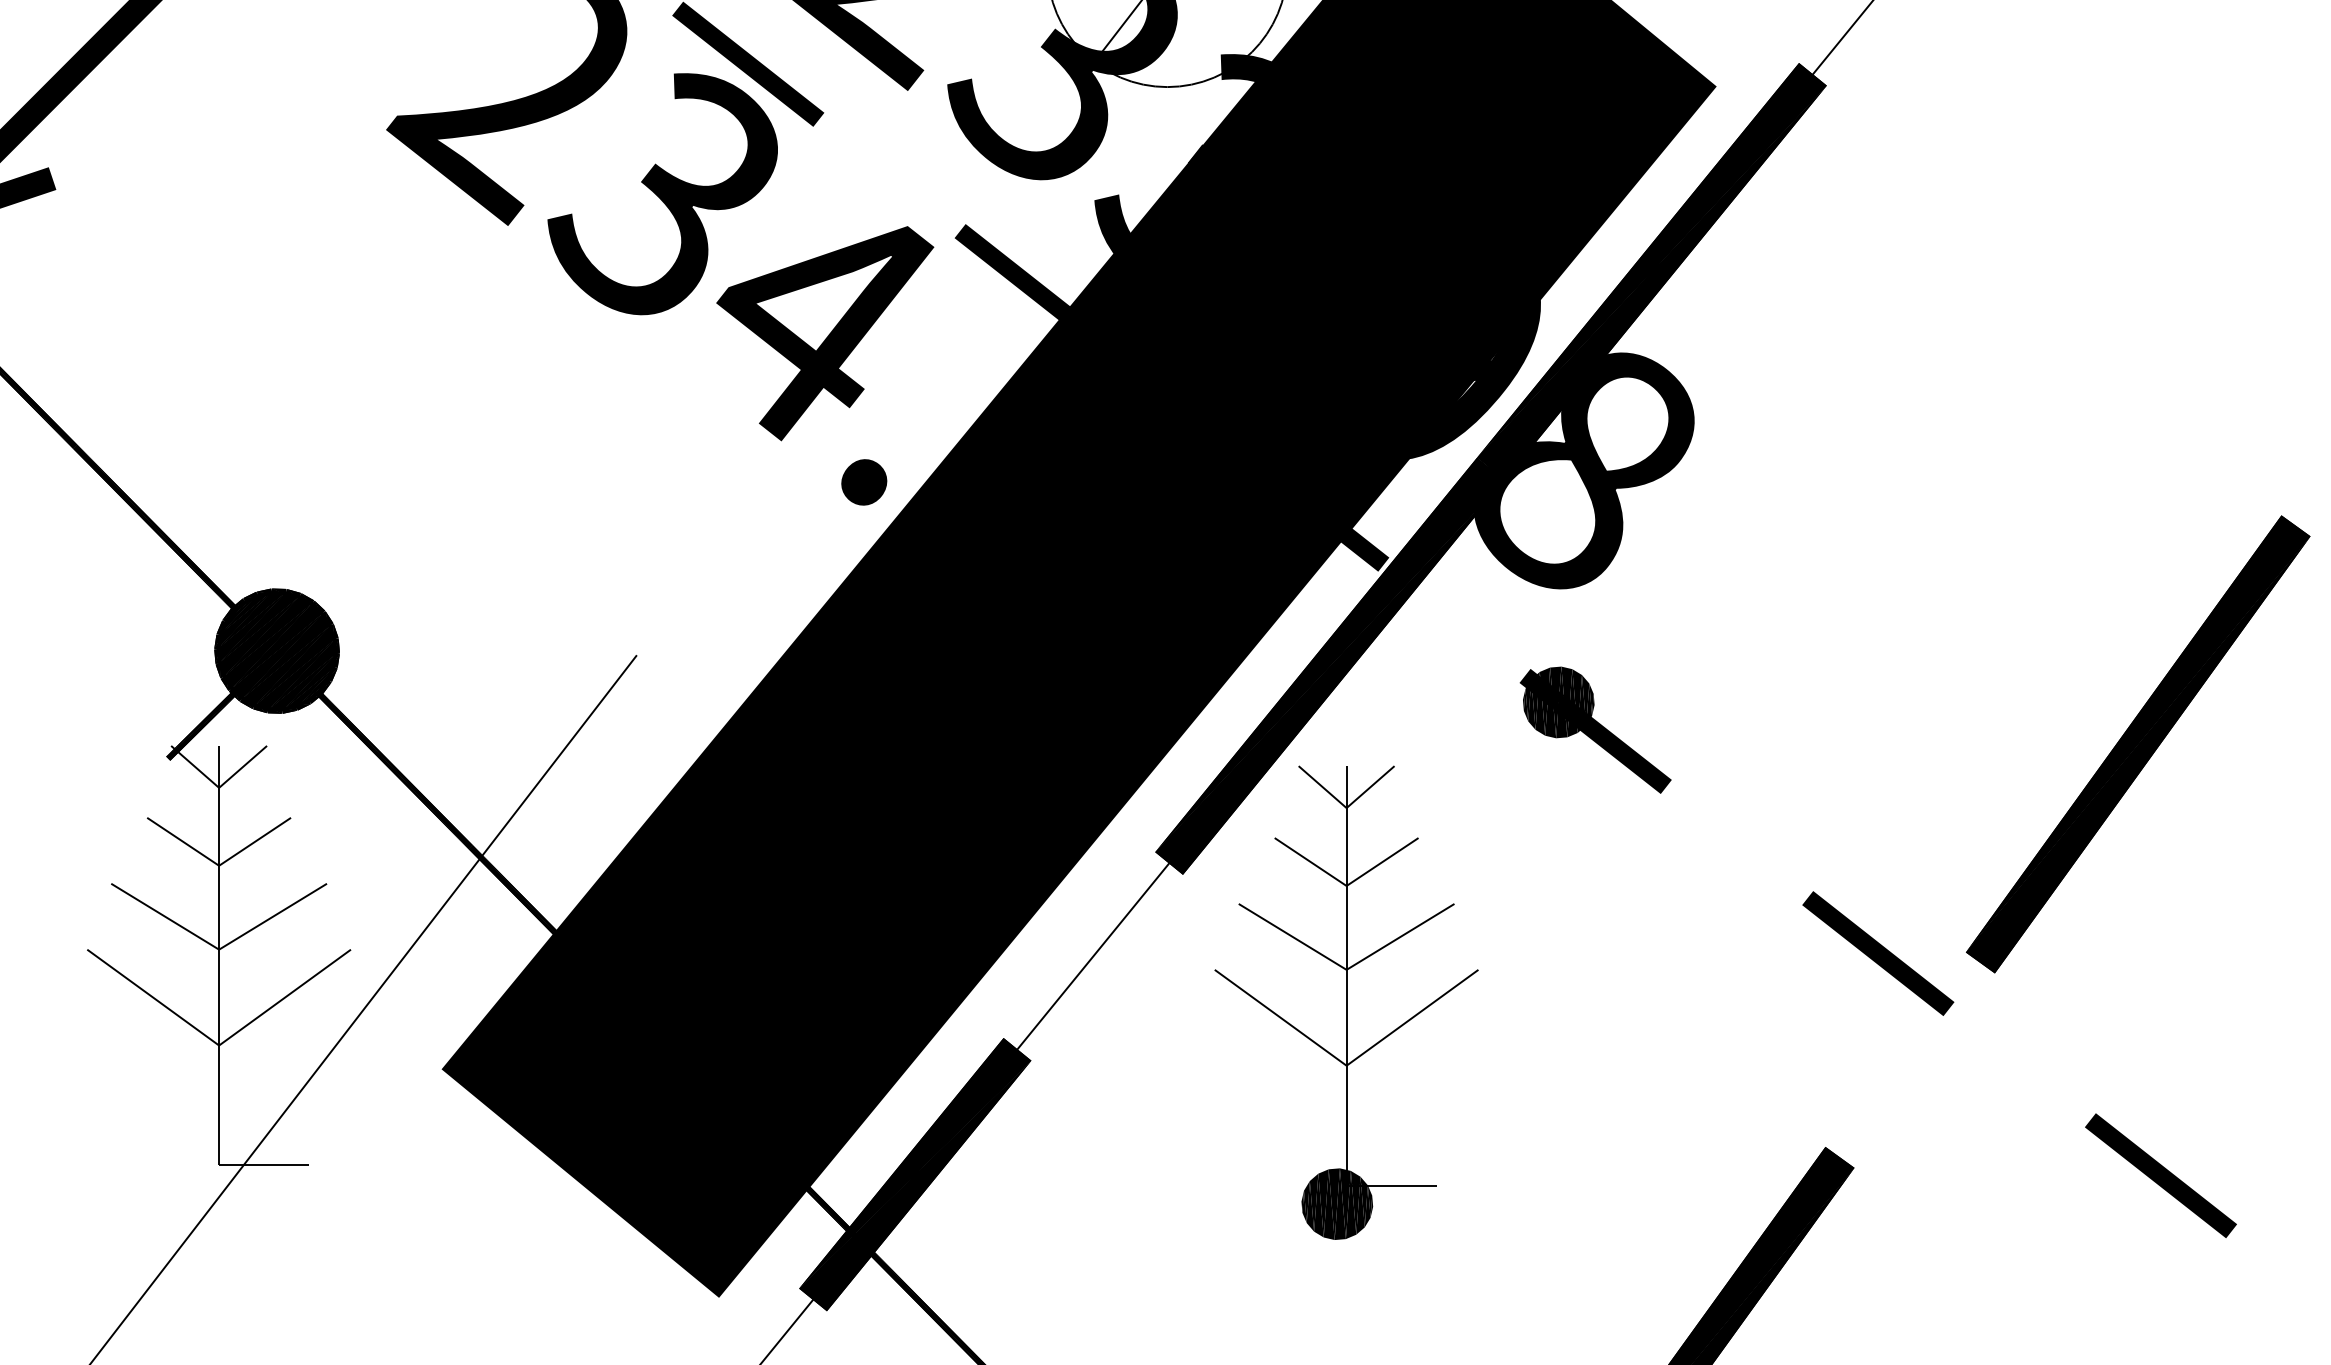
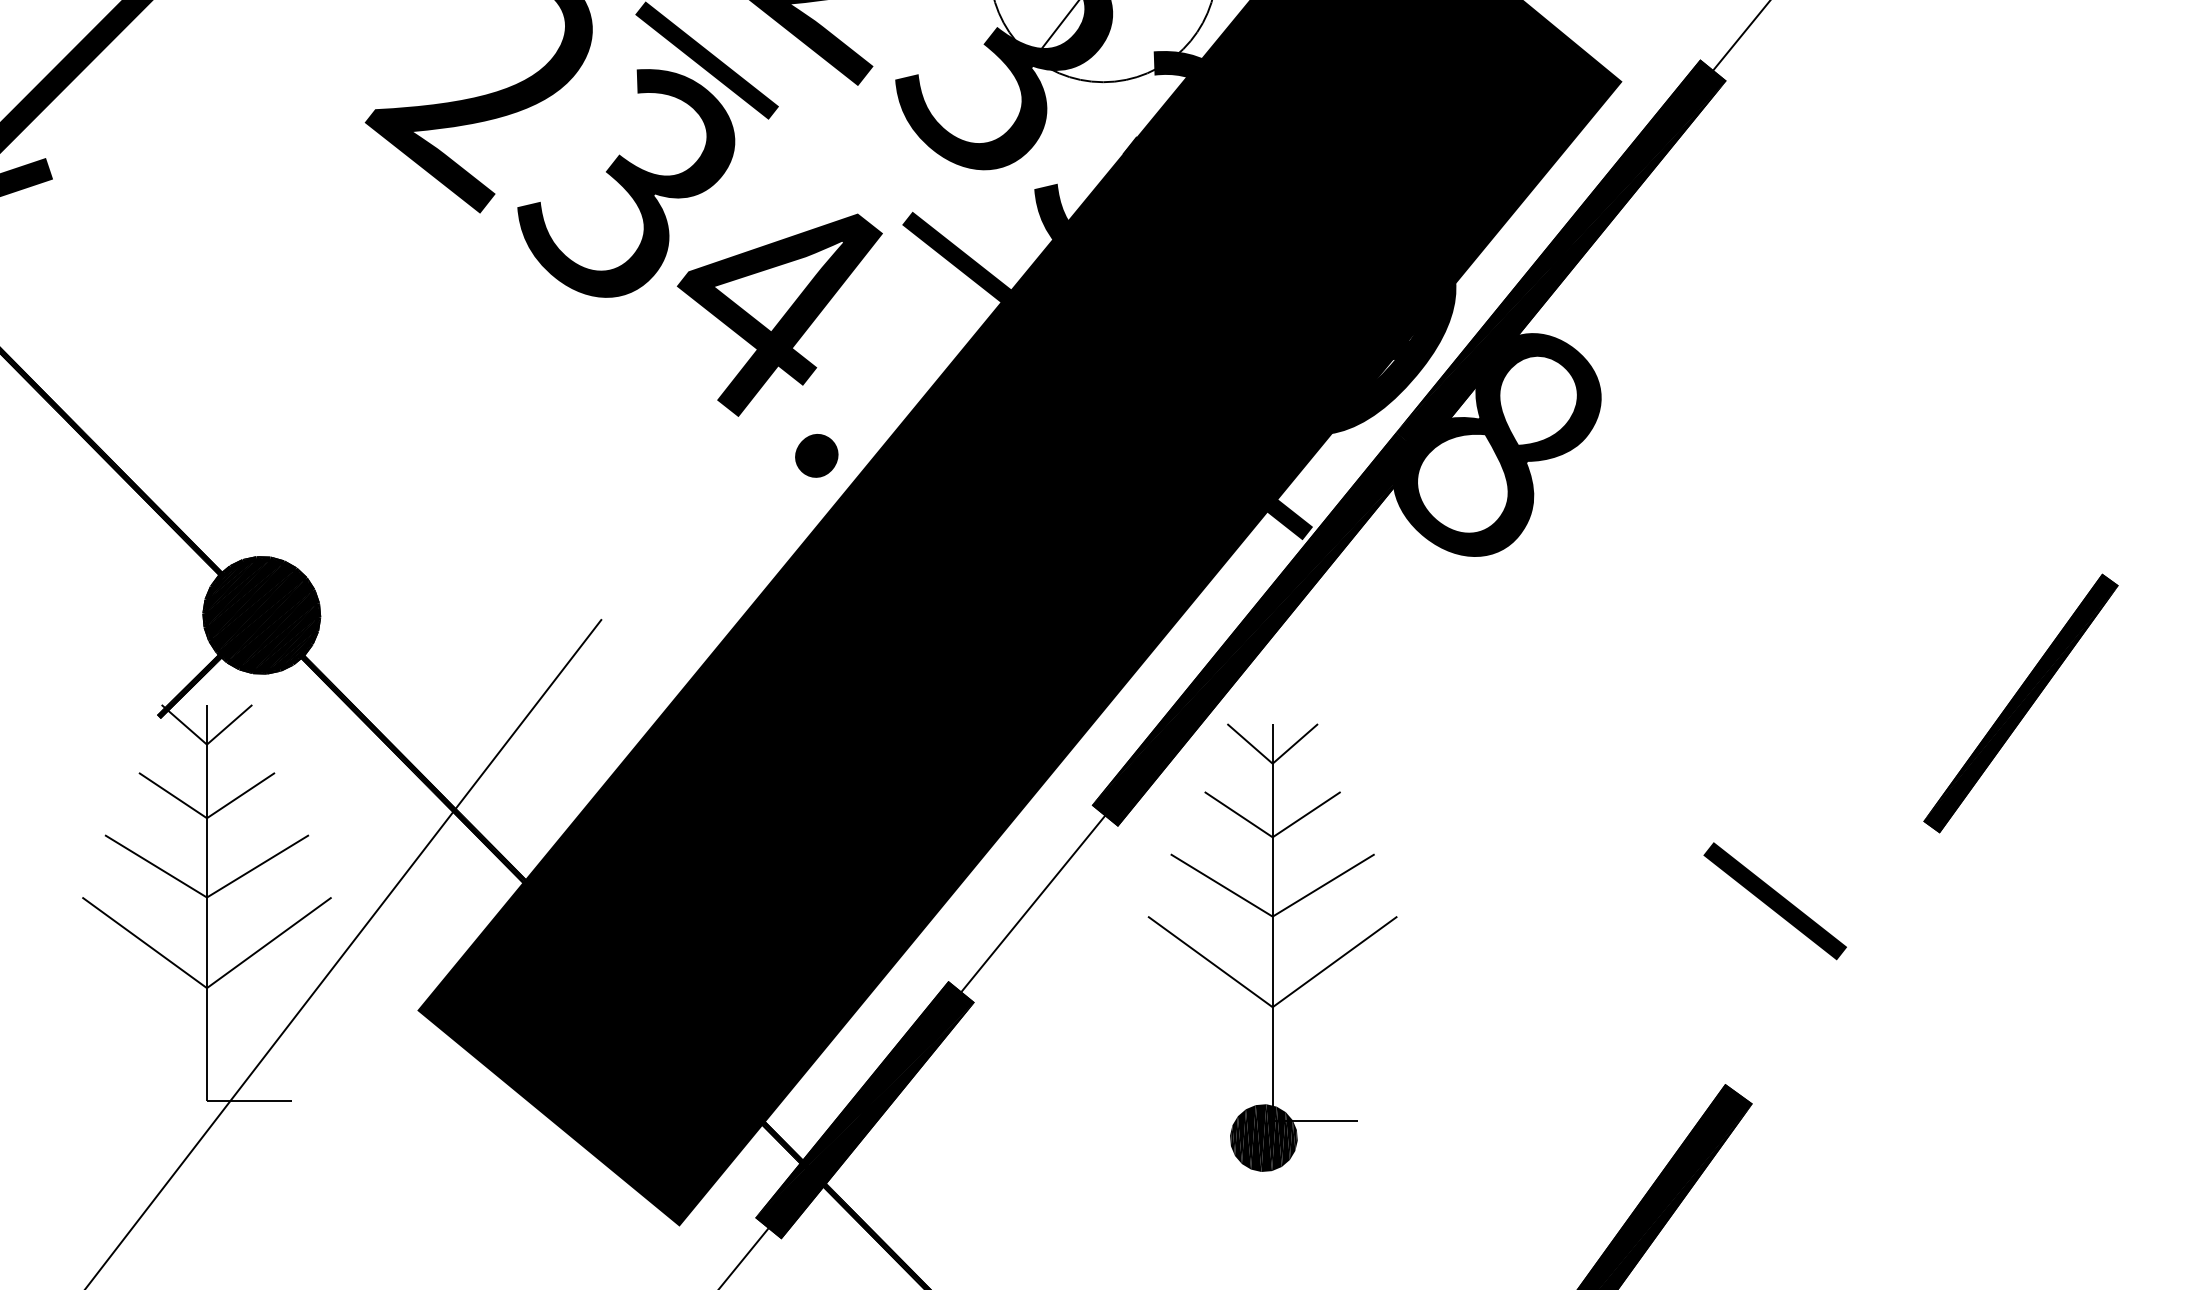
part: (1595, 729) -> (1507, 689), removed
part: (2138, 744) -> (2021, 703), size x0.6
line: (2160, 1175) -> (2041, 1110), removed

